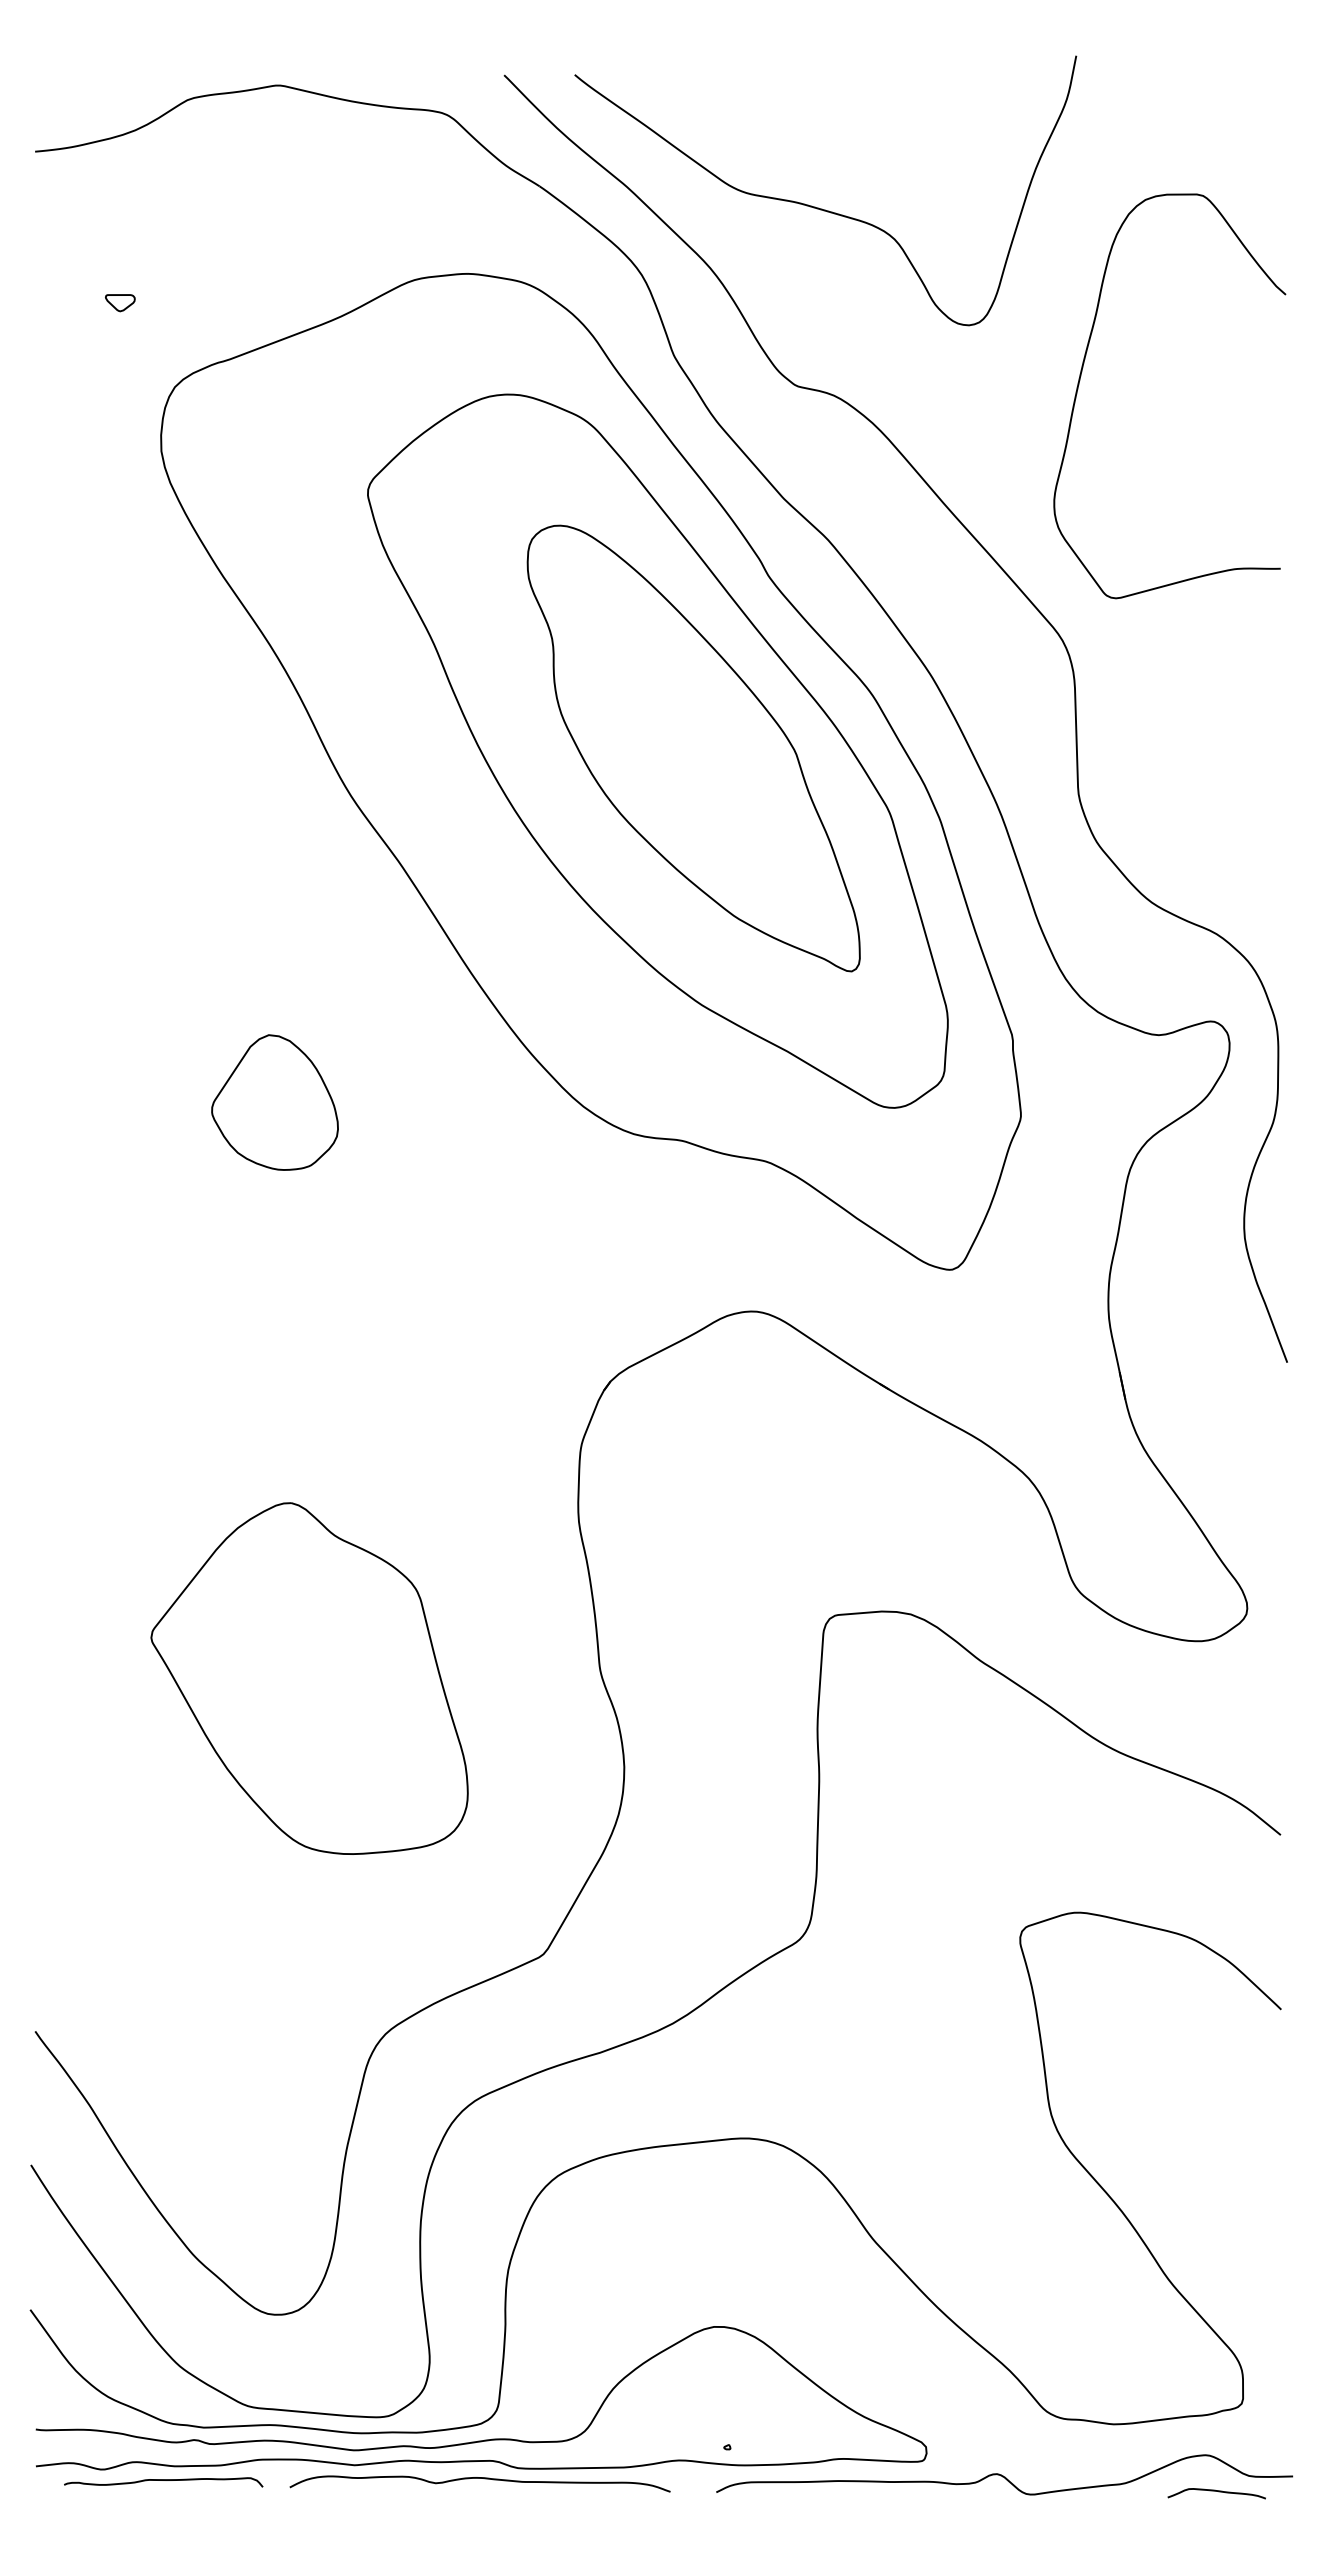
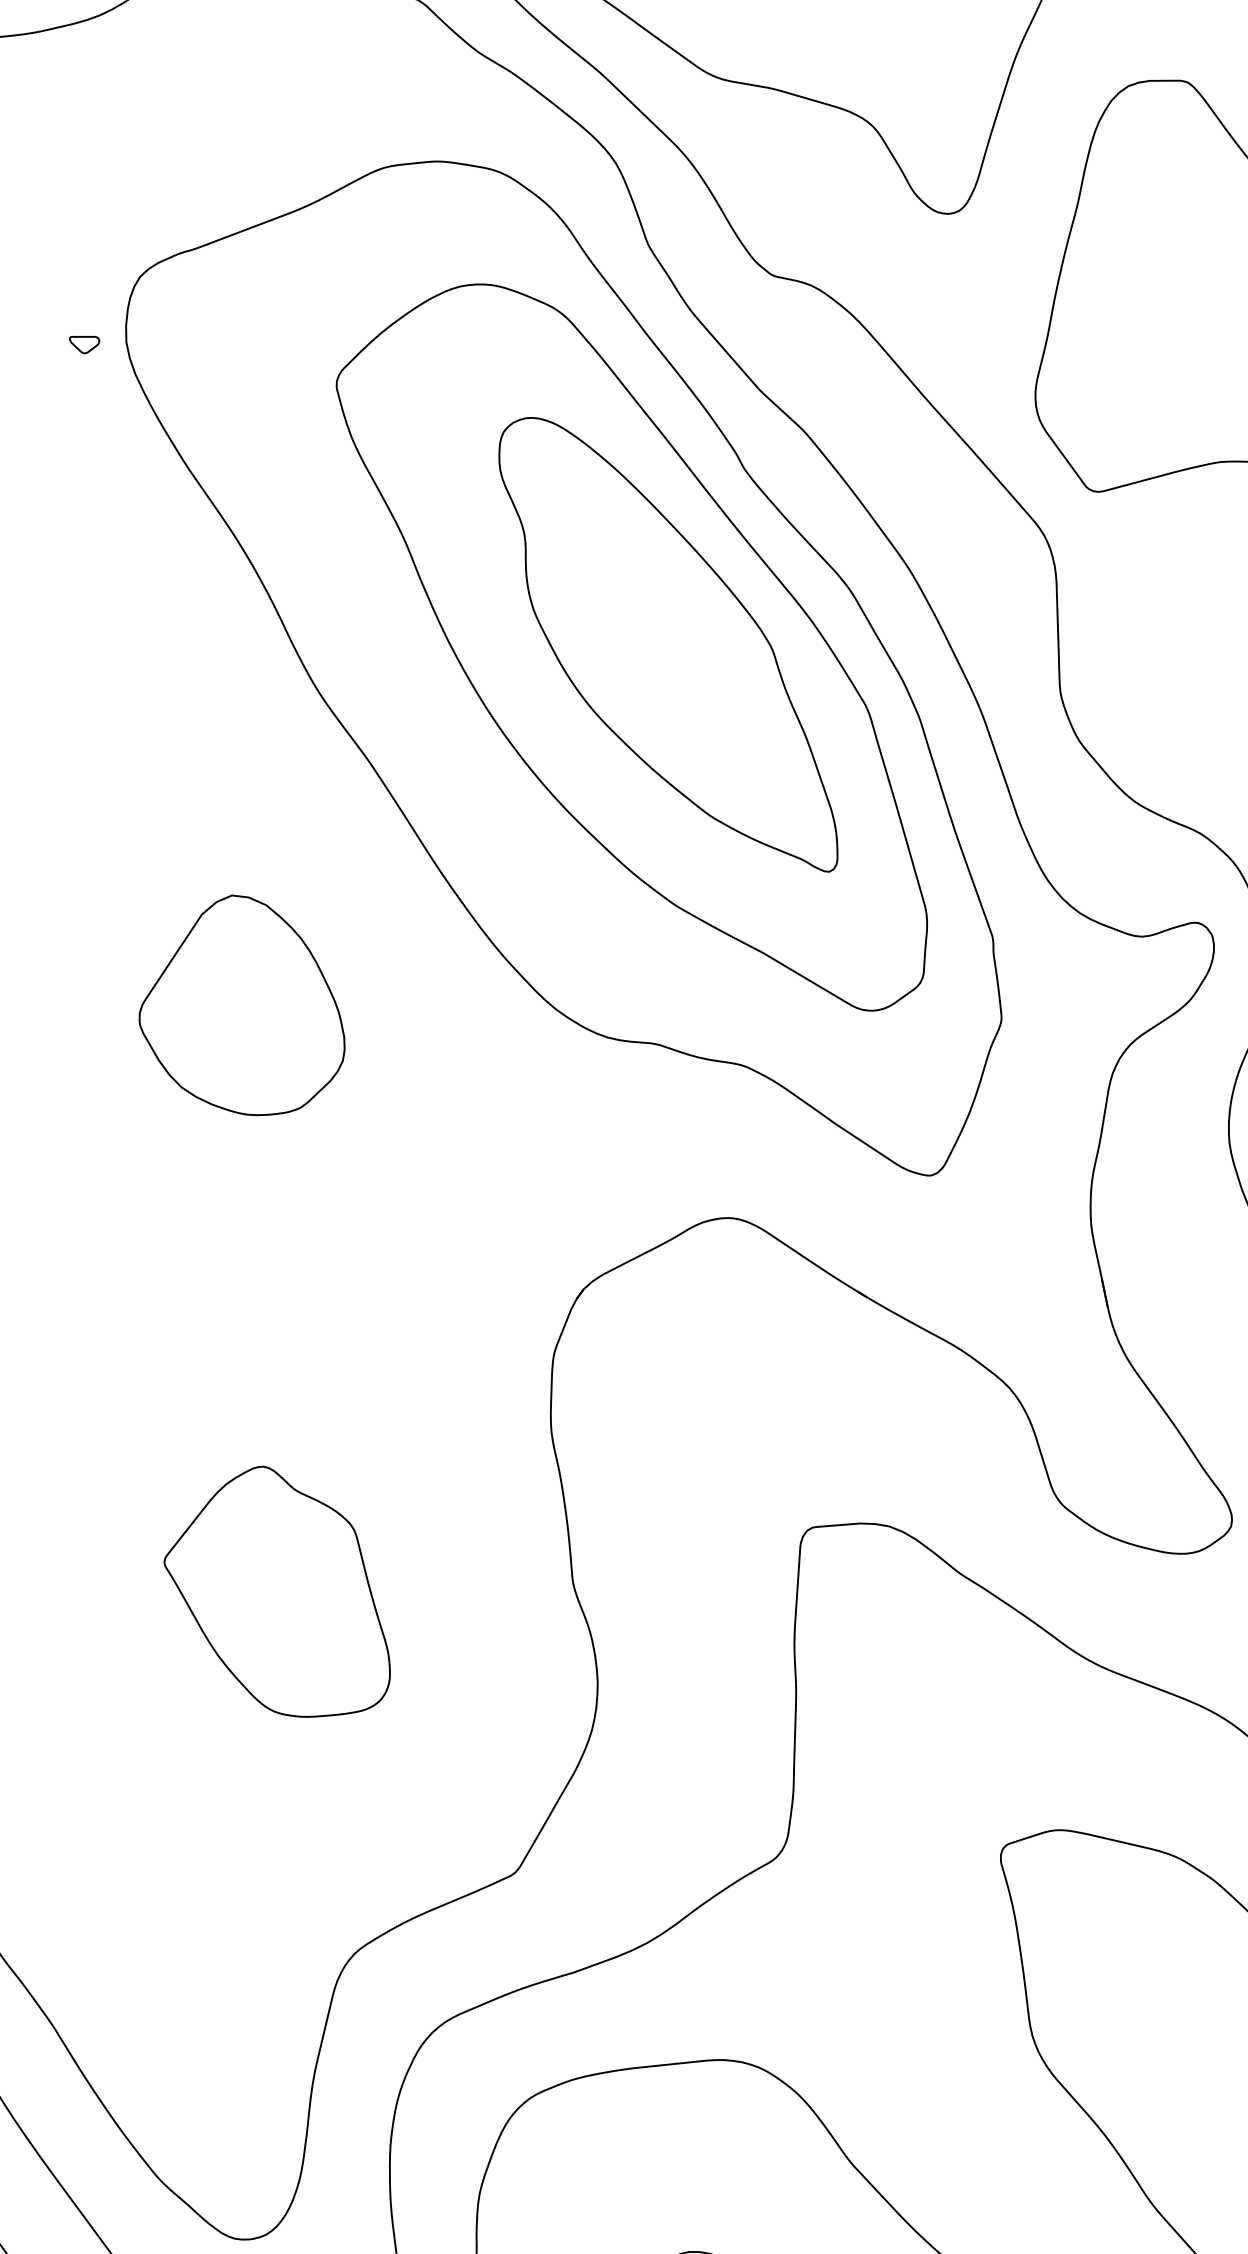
part: (120, 303) -> (84, 345), moved
part: (274, 1102) -> (241, 1005), size x1.6
part: (309, 1678) -> (277, 1591), size x0.7

